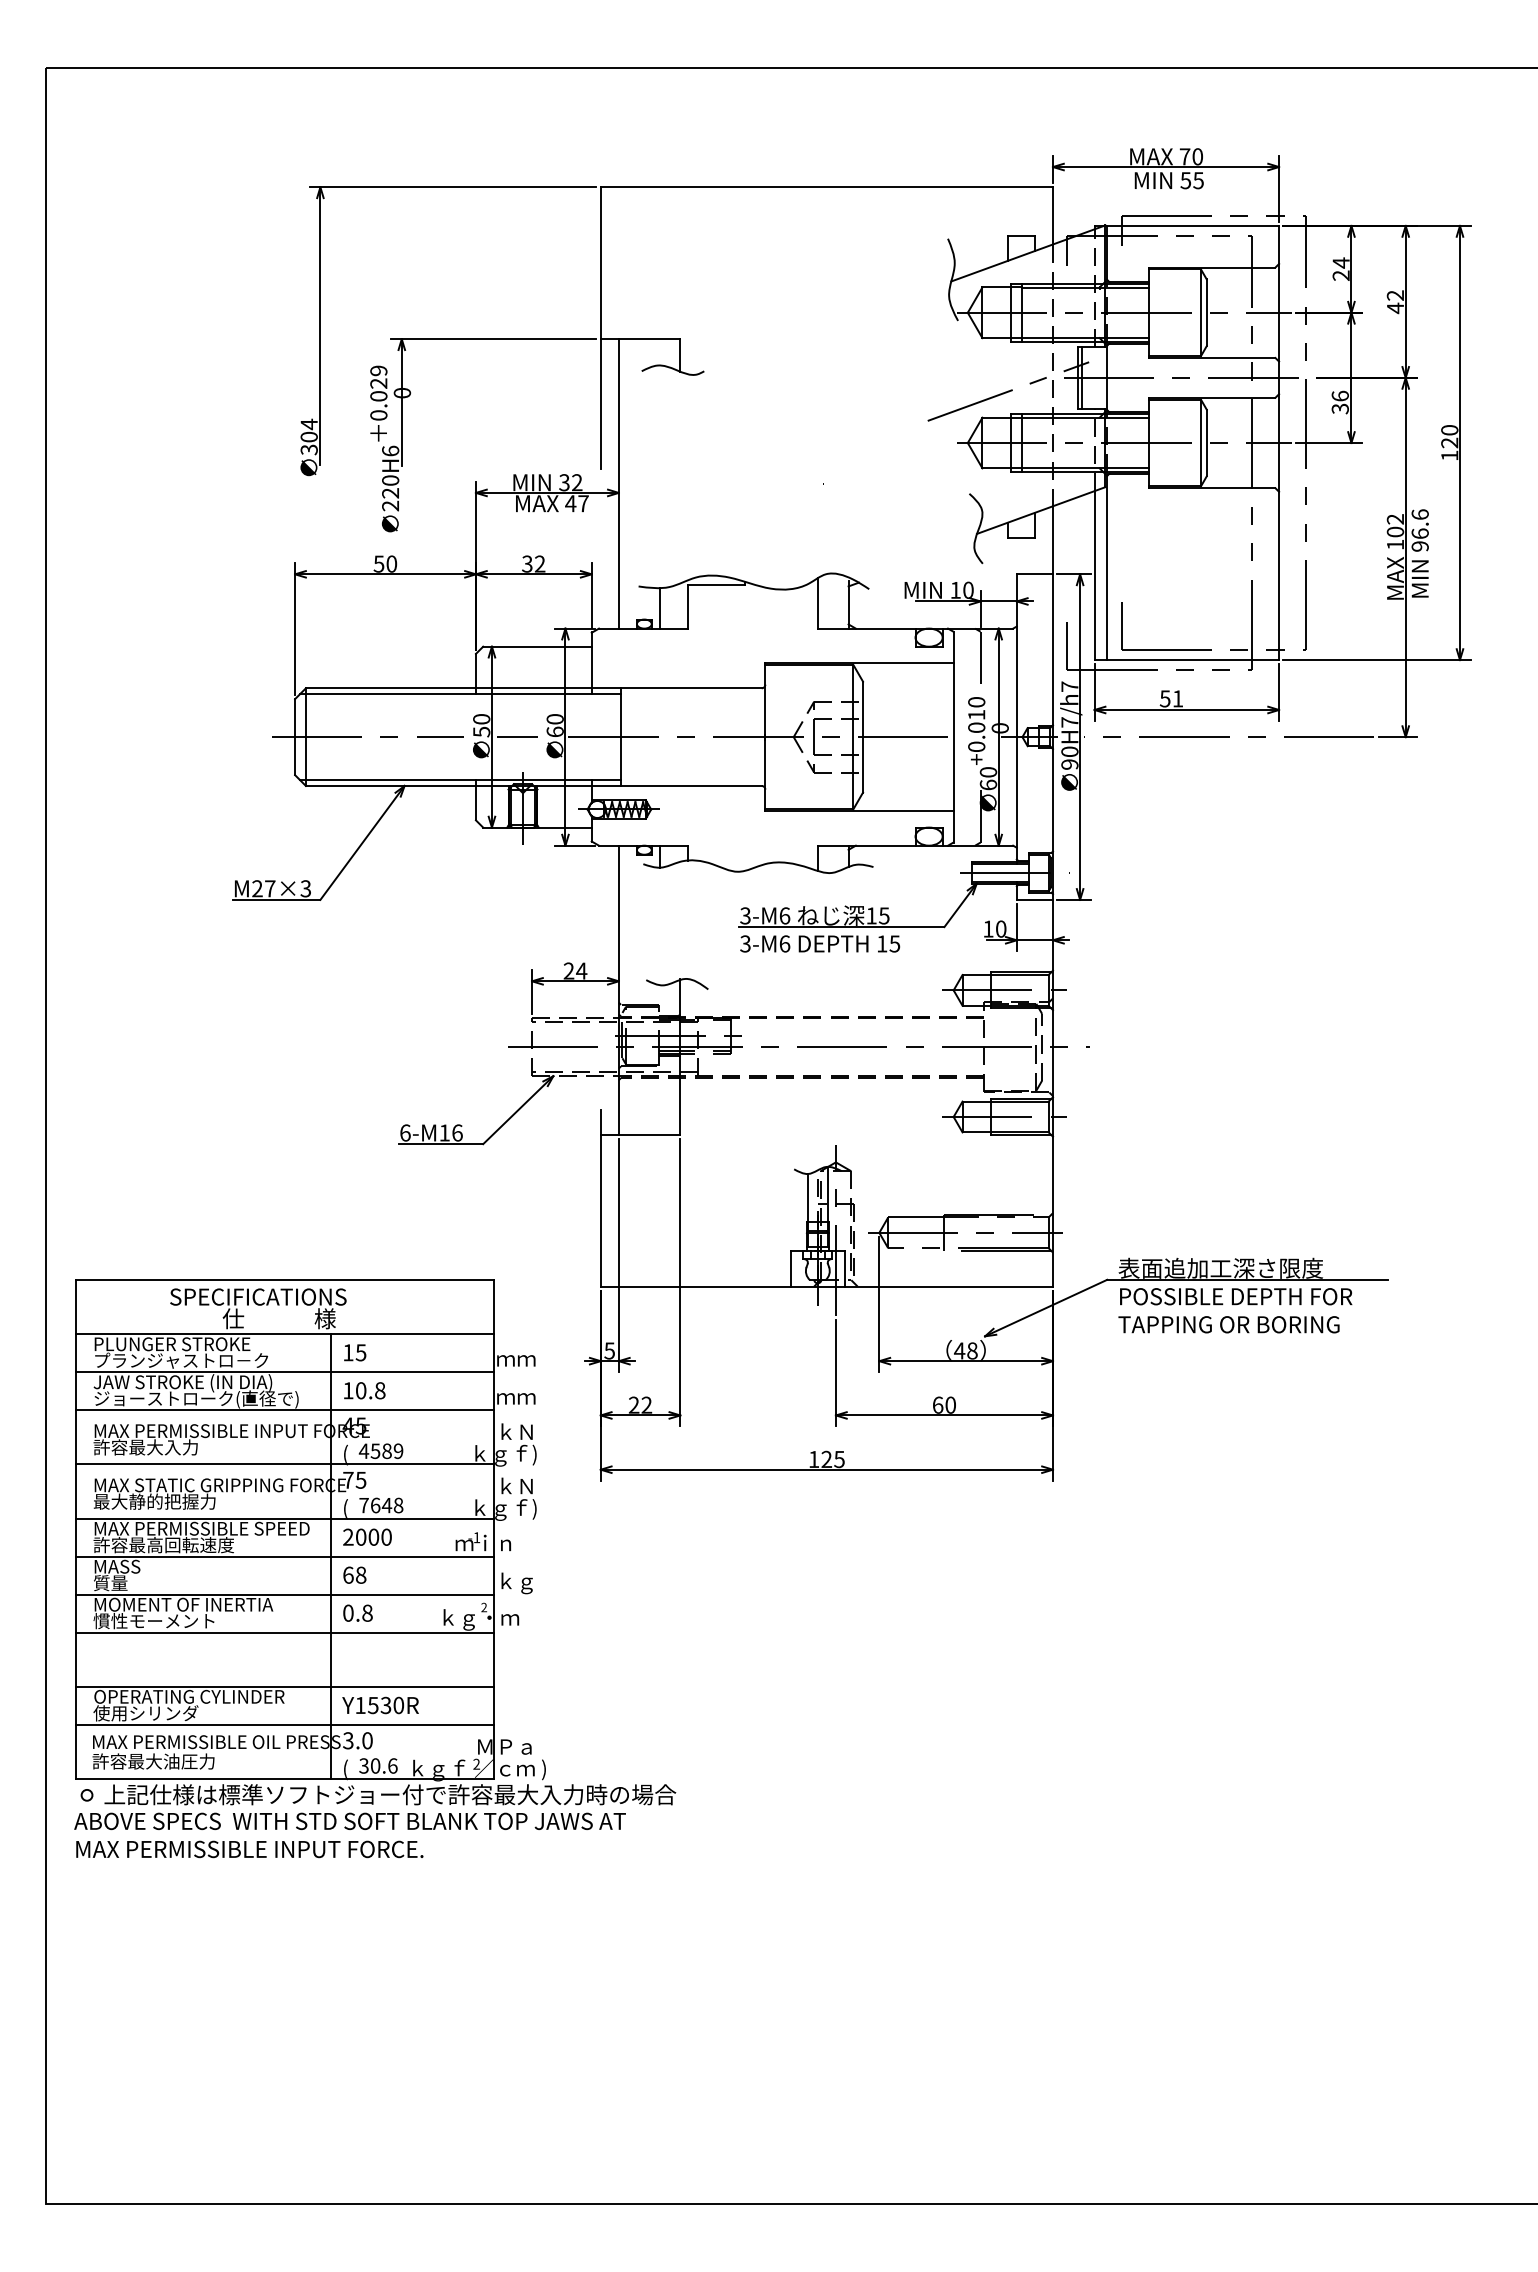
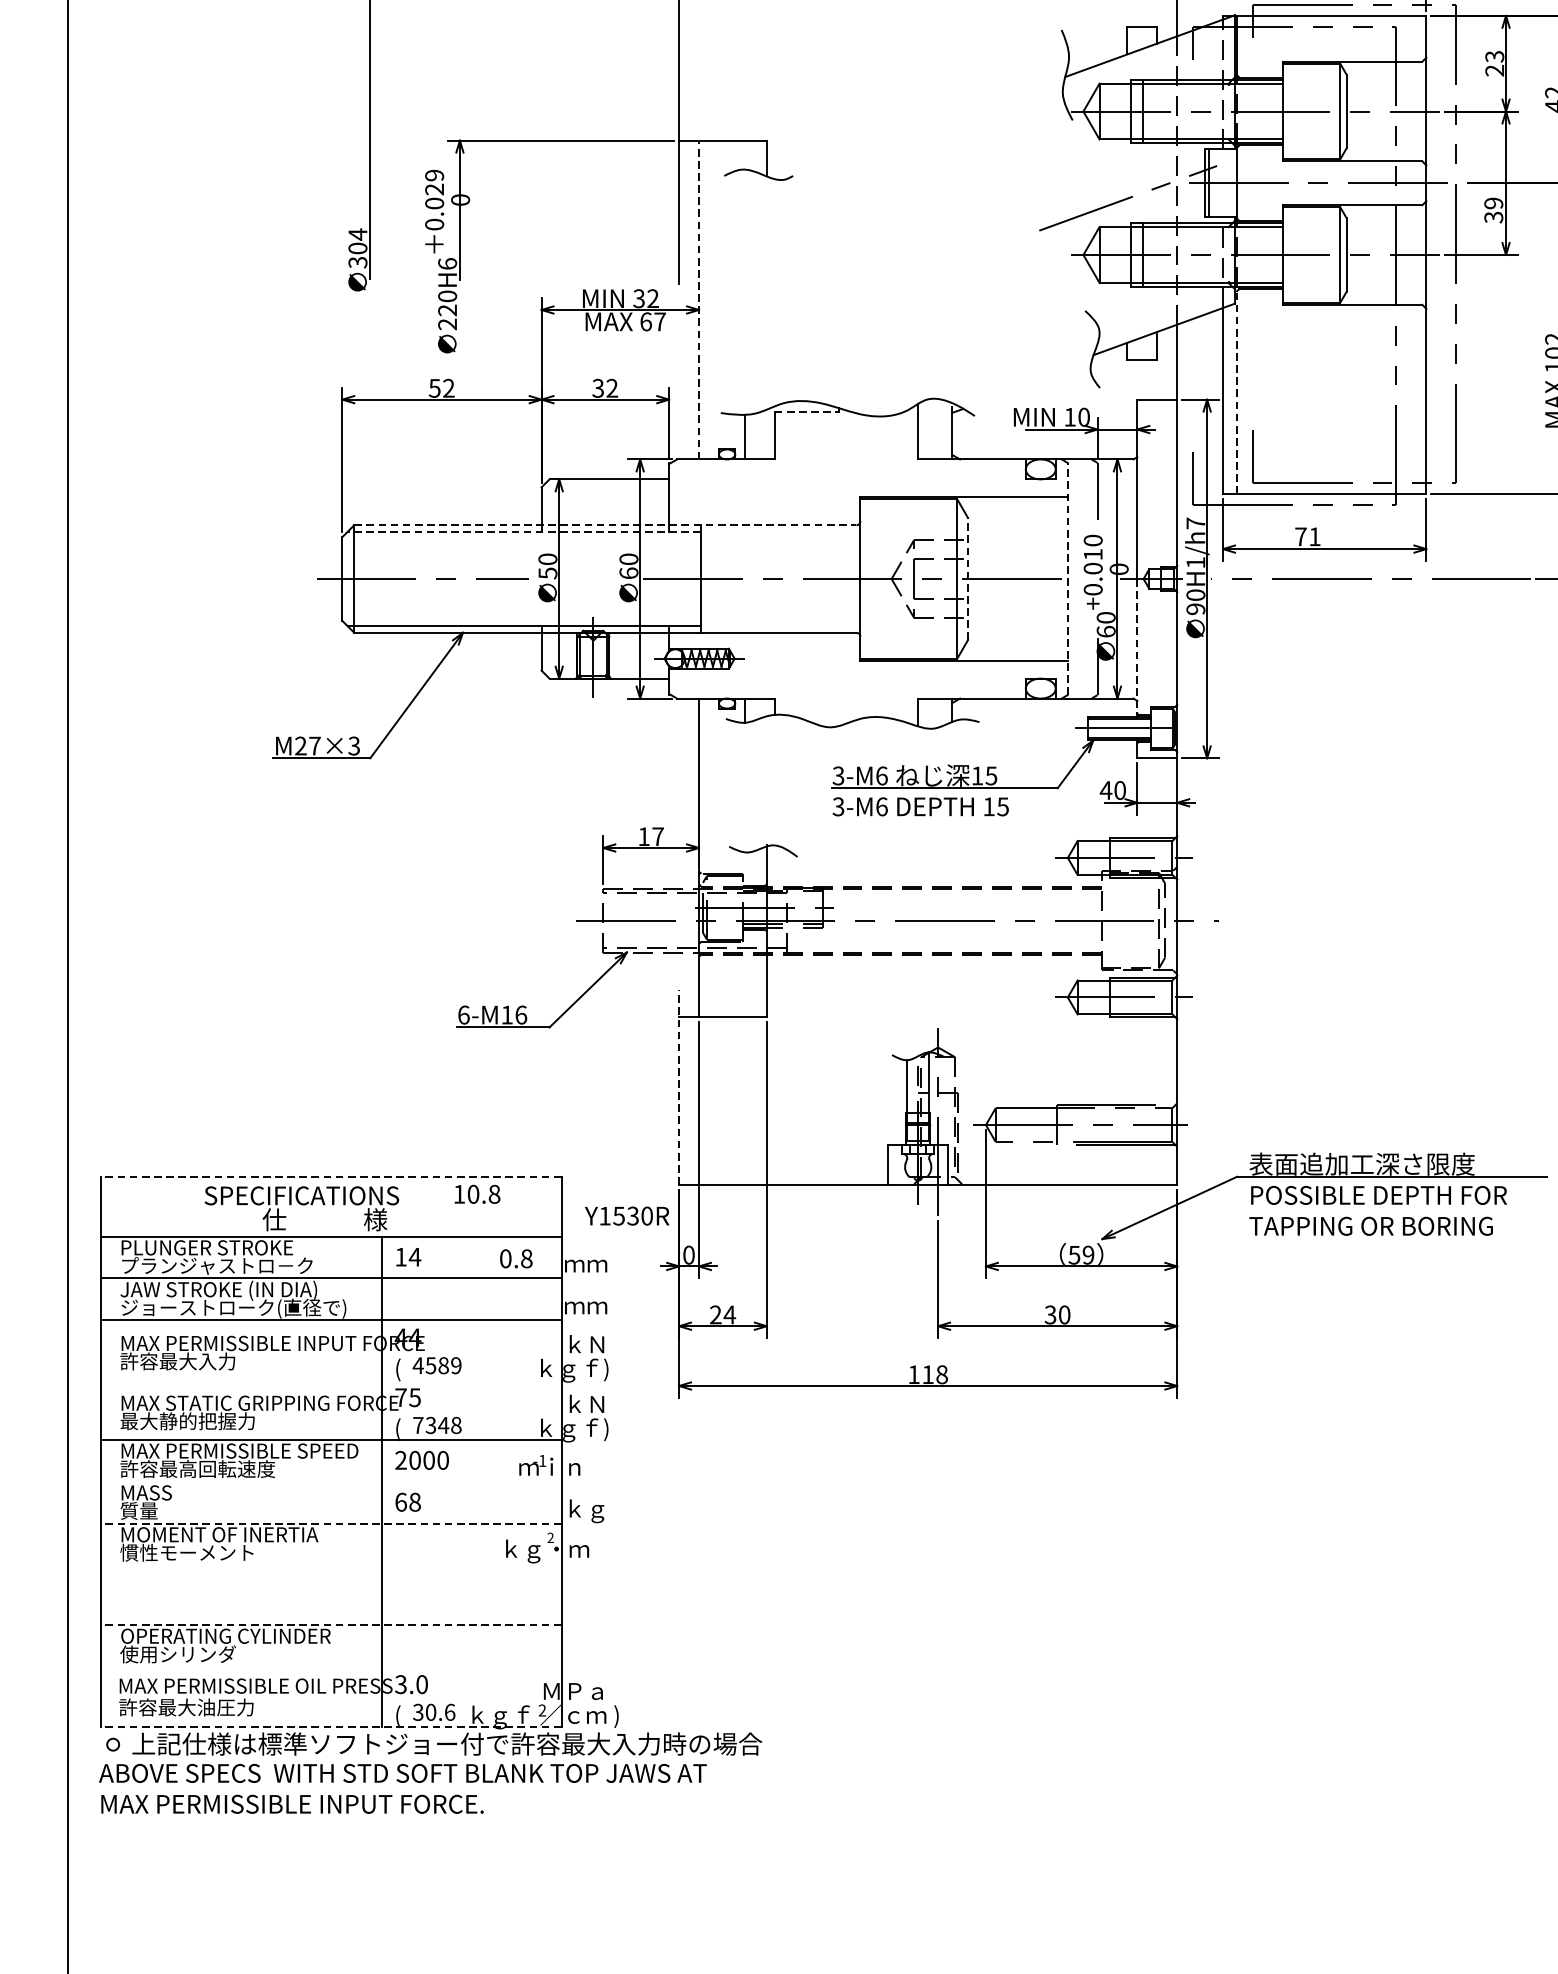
text: (1340, 262) -> (1493, 56), 24 -> 23
text: (1339, 395) -> (1492, 202), 36 -> 39
line: (618, 483) -> (698, 299), solid -> dashed
text: (570, 503) -> (645, 321), 47 -> 67
text: (391, 563) -> (448, 387), 50 -> 52
line: (1107, 565) -> (1237, 389), solid -> dashed
line: (716, 585) -> (806, 411), solid -> dashed
line: (533, 688) -> (604, 525), solid -> dashed
line: (459, 694) -> (523, 532), solid -> dashed
text: (1164, 698) -> (1300, 536), 51 -> 71
text: (1069, 722) -> (1195, 562), 90H7/h7 -> 90H1/h7
line: (863, 736) -> (968, 578), solid -> dashed
line: (953, 736) -> (1067, 578), solid -> dashed
line: (517, 737) -> (587, 579), removed
line: (1016, 801) -> (1137, 649), solid -> dashed
text: (988, 928) -> (1106, 789), 10 -> 40
text: (575, 970) -> (651, 836), 24 -> 17
line: (600, 1198) -> (678, 1087), solid -> dashed
line: (285, 1279) -> (331, 1176), solid -> dashed
text: (609, 1350) -> (688, 1254), 5 -> 0
text: (965, 1350) -> (1080, 1254), 48 -> 59
text: (360, 1352) -> (414, 1256), 15 -> 14
text: (364, 1390) -> (477, 1194), moved
text: (646, 1404) -> (729, 1314), 22 -> 24
text: (937, 1404) -> (1050, 1314), 60 -> 30
text: (360, 1425) -> (414, 1337), 45 -> 44
text: (832, 1458) -> (934, 1373), 125 -> 118
line: (285, 1464) -> (331, 1380), removed
text: (375, 1505) -> (430, 1425), 7648 -> 7348
line: (285, 1556) -> (331, 1481), removed
line: (285, 1594) -> (331, 1523), solid -> dashed
text: (357, 1612) -> (515, 1257), moved
line: (285, 1632) -> (331, 1565), removed
line: (285, 1686) -> (331, 1624), solid -> dashed
text: (380, 1705) -> (627, 1216), moved
line: (285, 1724) -> (331, 1666), removed
line: (285, 1779) -> (331, 1727), solid -> dashed

